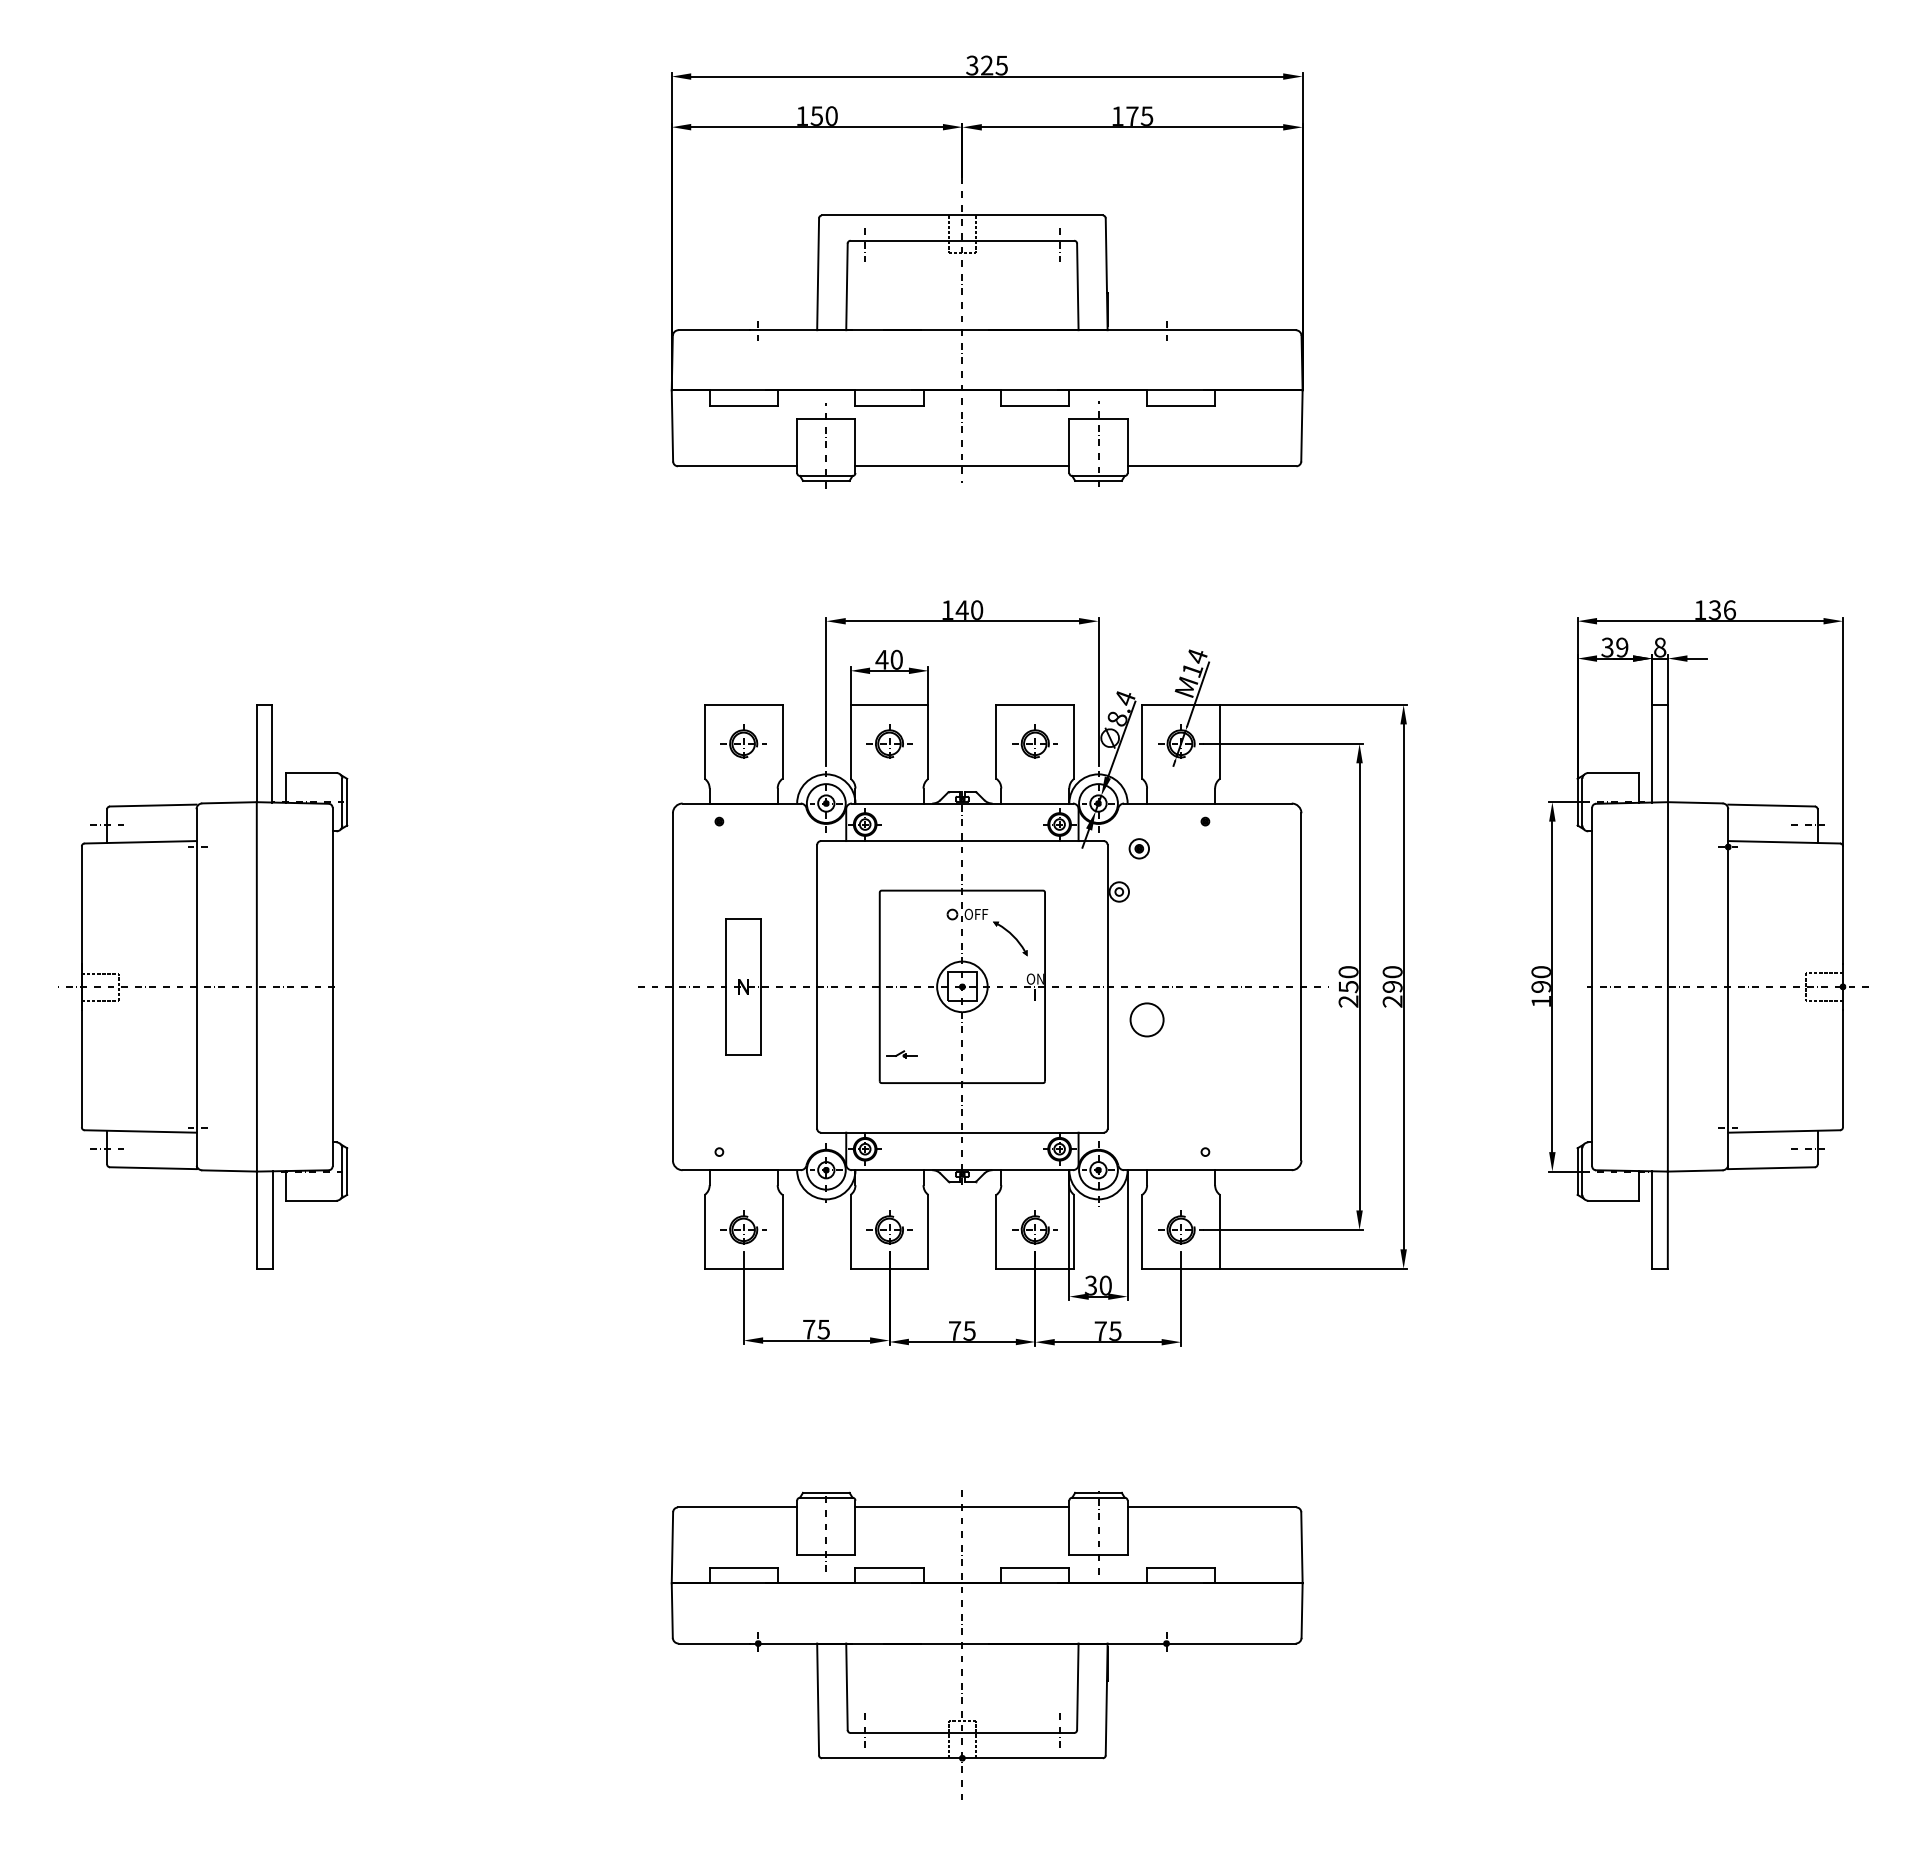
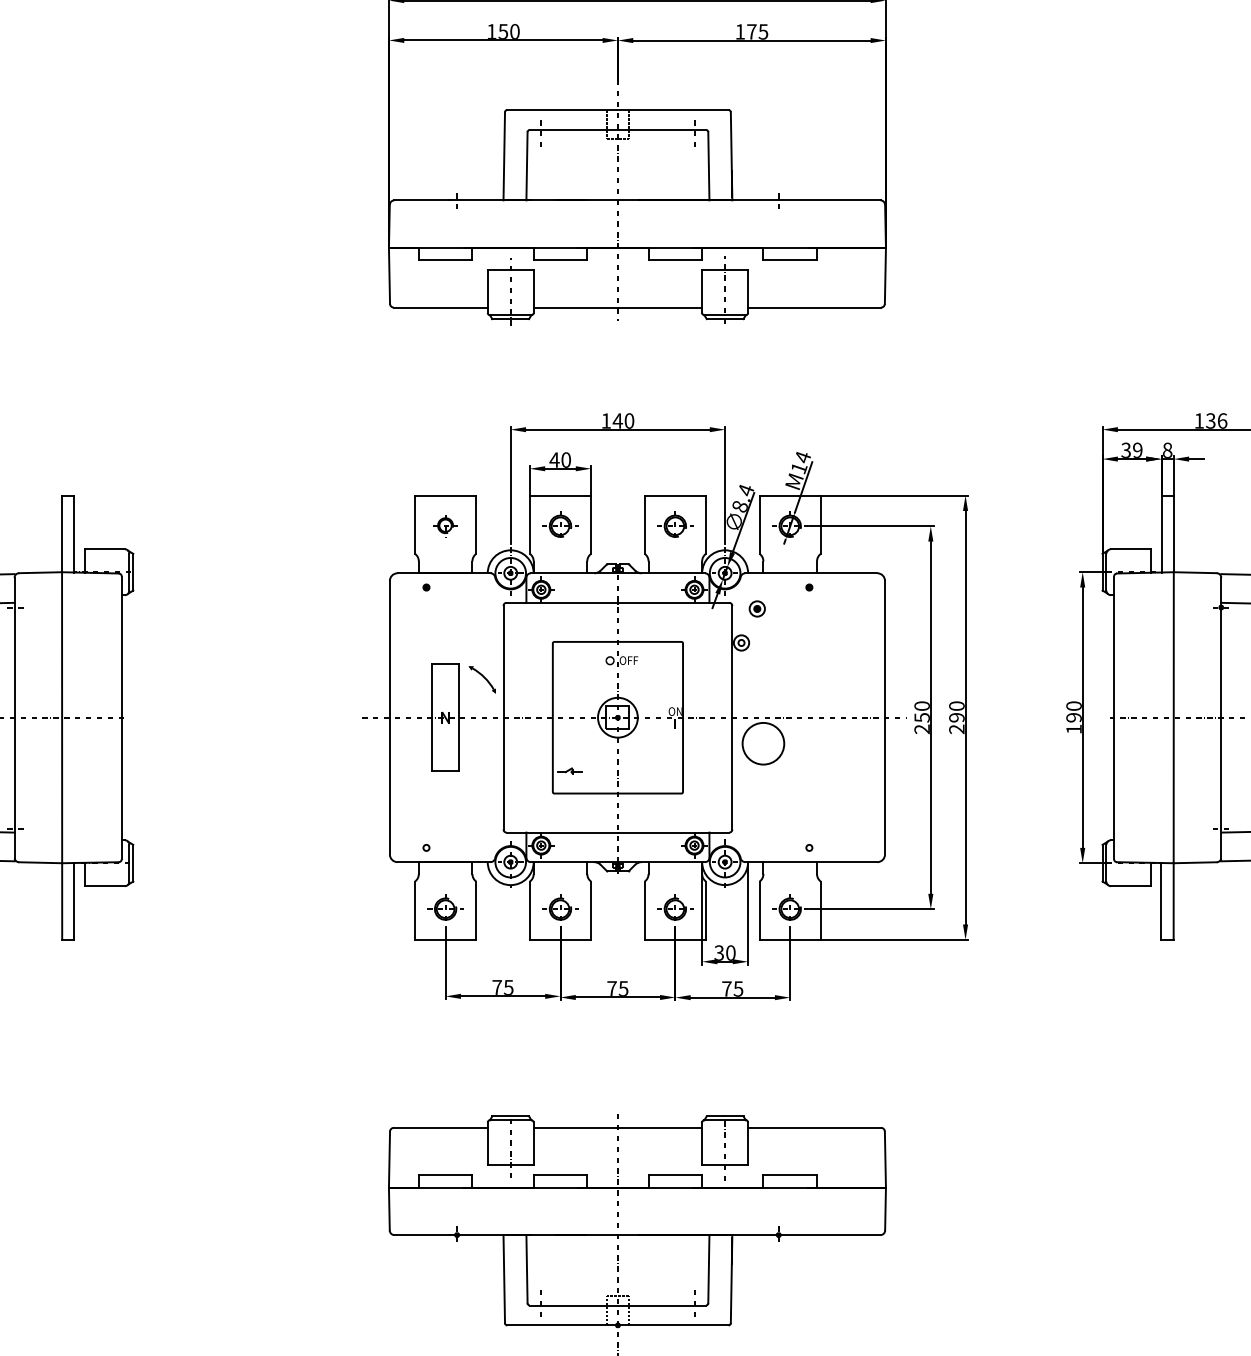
part: (743, 741) -> (445, 524), size x0.7
part: (1010, 938) -> (482, 679), moved
circle: (1146, 1019) -> (762, 743), size x1.6

